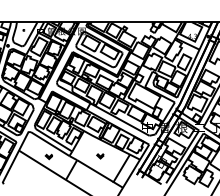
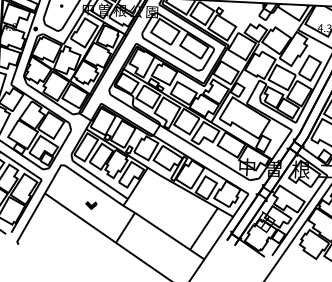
part: (100, 156) -> (171, 208), removed

